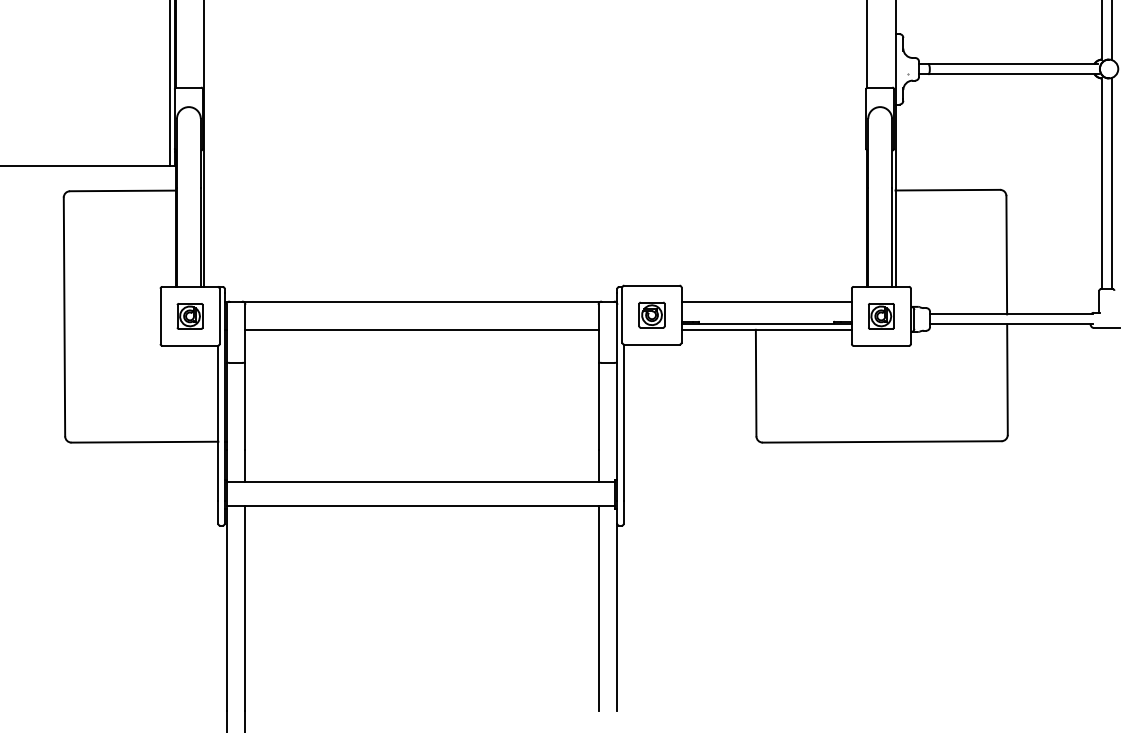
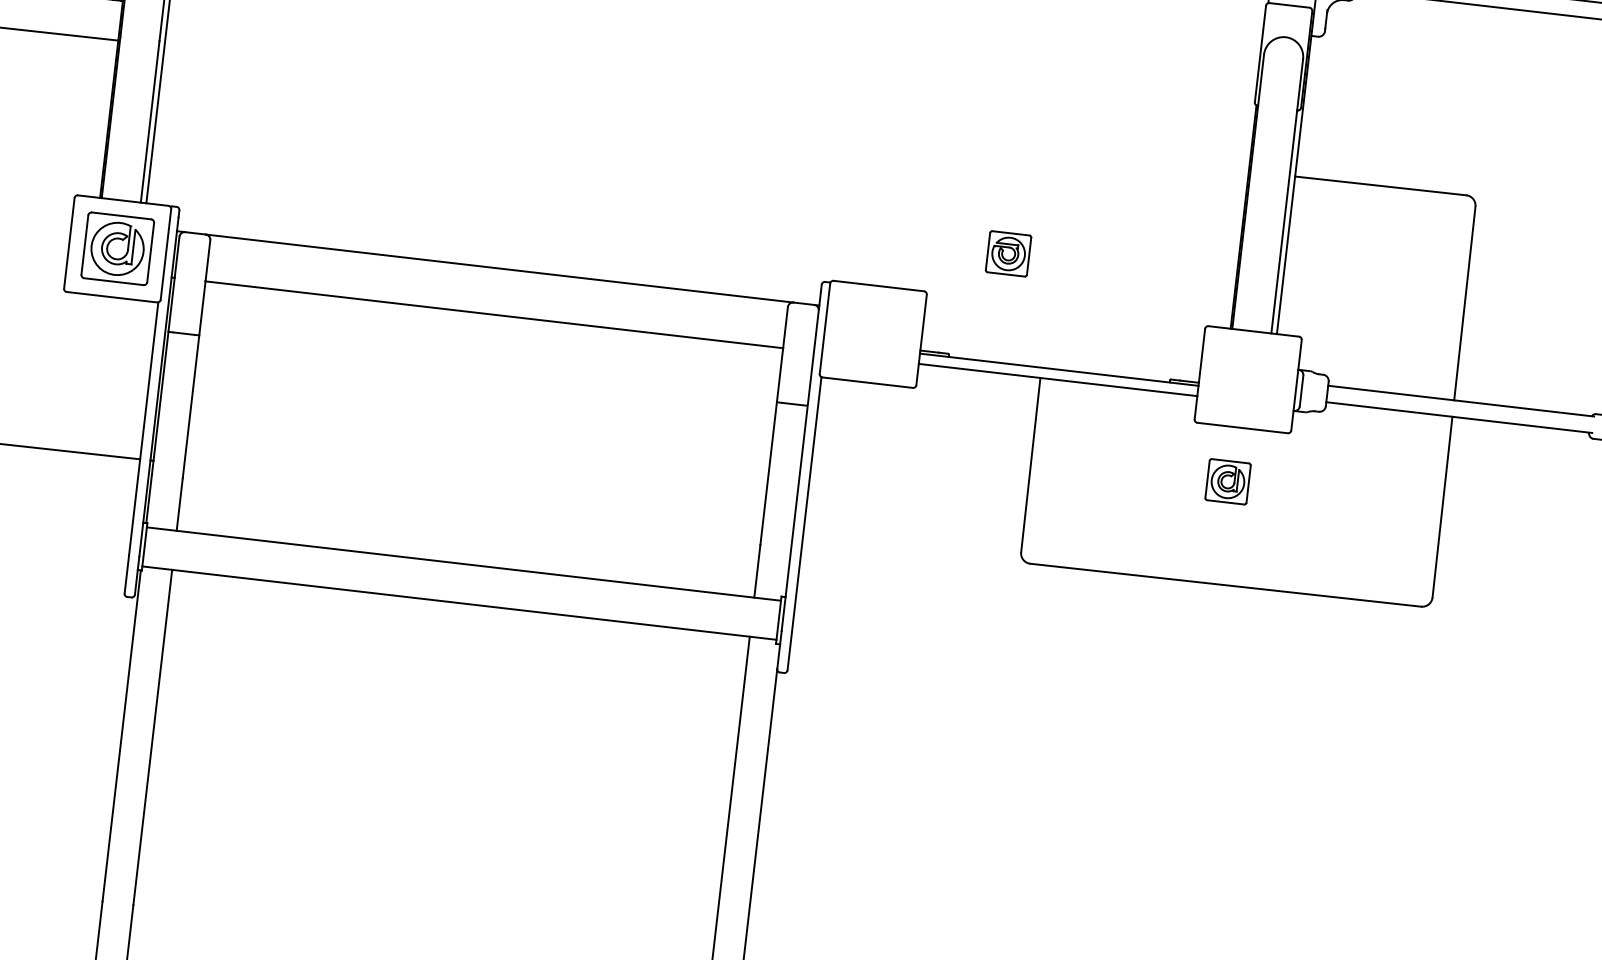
line: (766, 301) -> (1063, 333), removed
part: (651, 314) -> (1007, 252), moved
part: (189, 316) -> (116, 249), size x1.6
part: (881, 316) -> (1228, 482), moved

